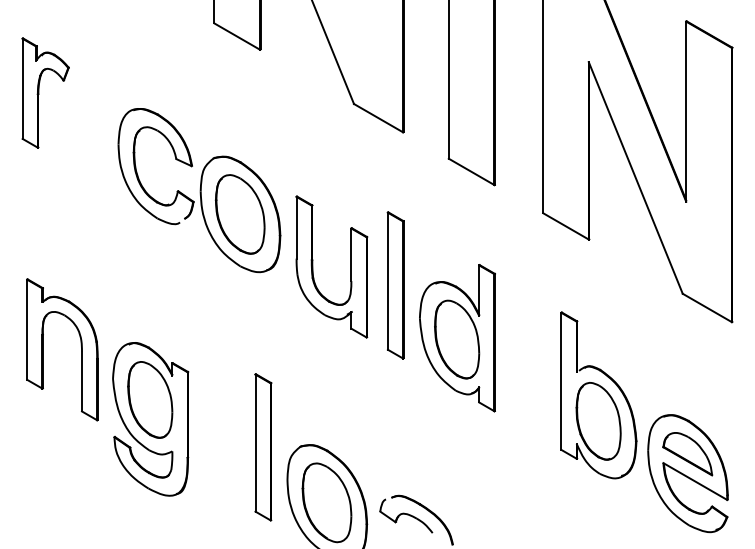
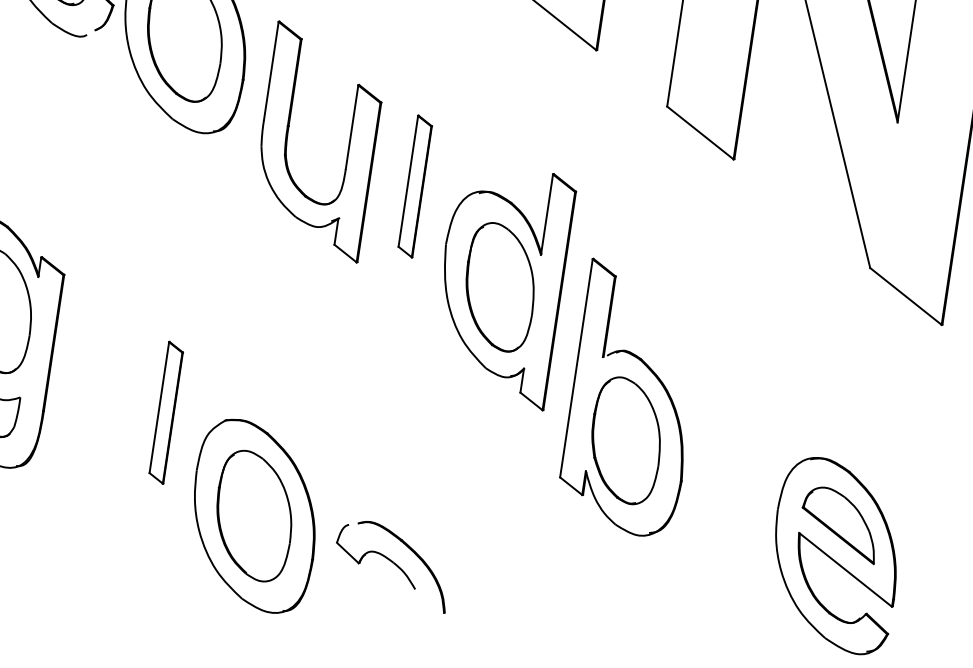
part: (395, 285) -> (414, 186), size x0.6
part: (598, 395) -> (632, 399), moved
part: (263, 447) -> (166, 412), size x0.6

